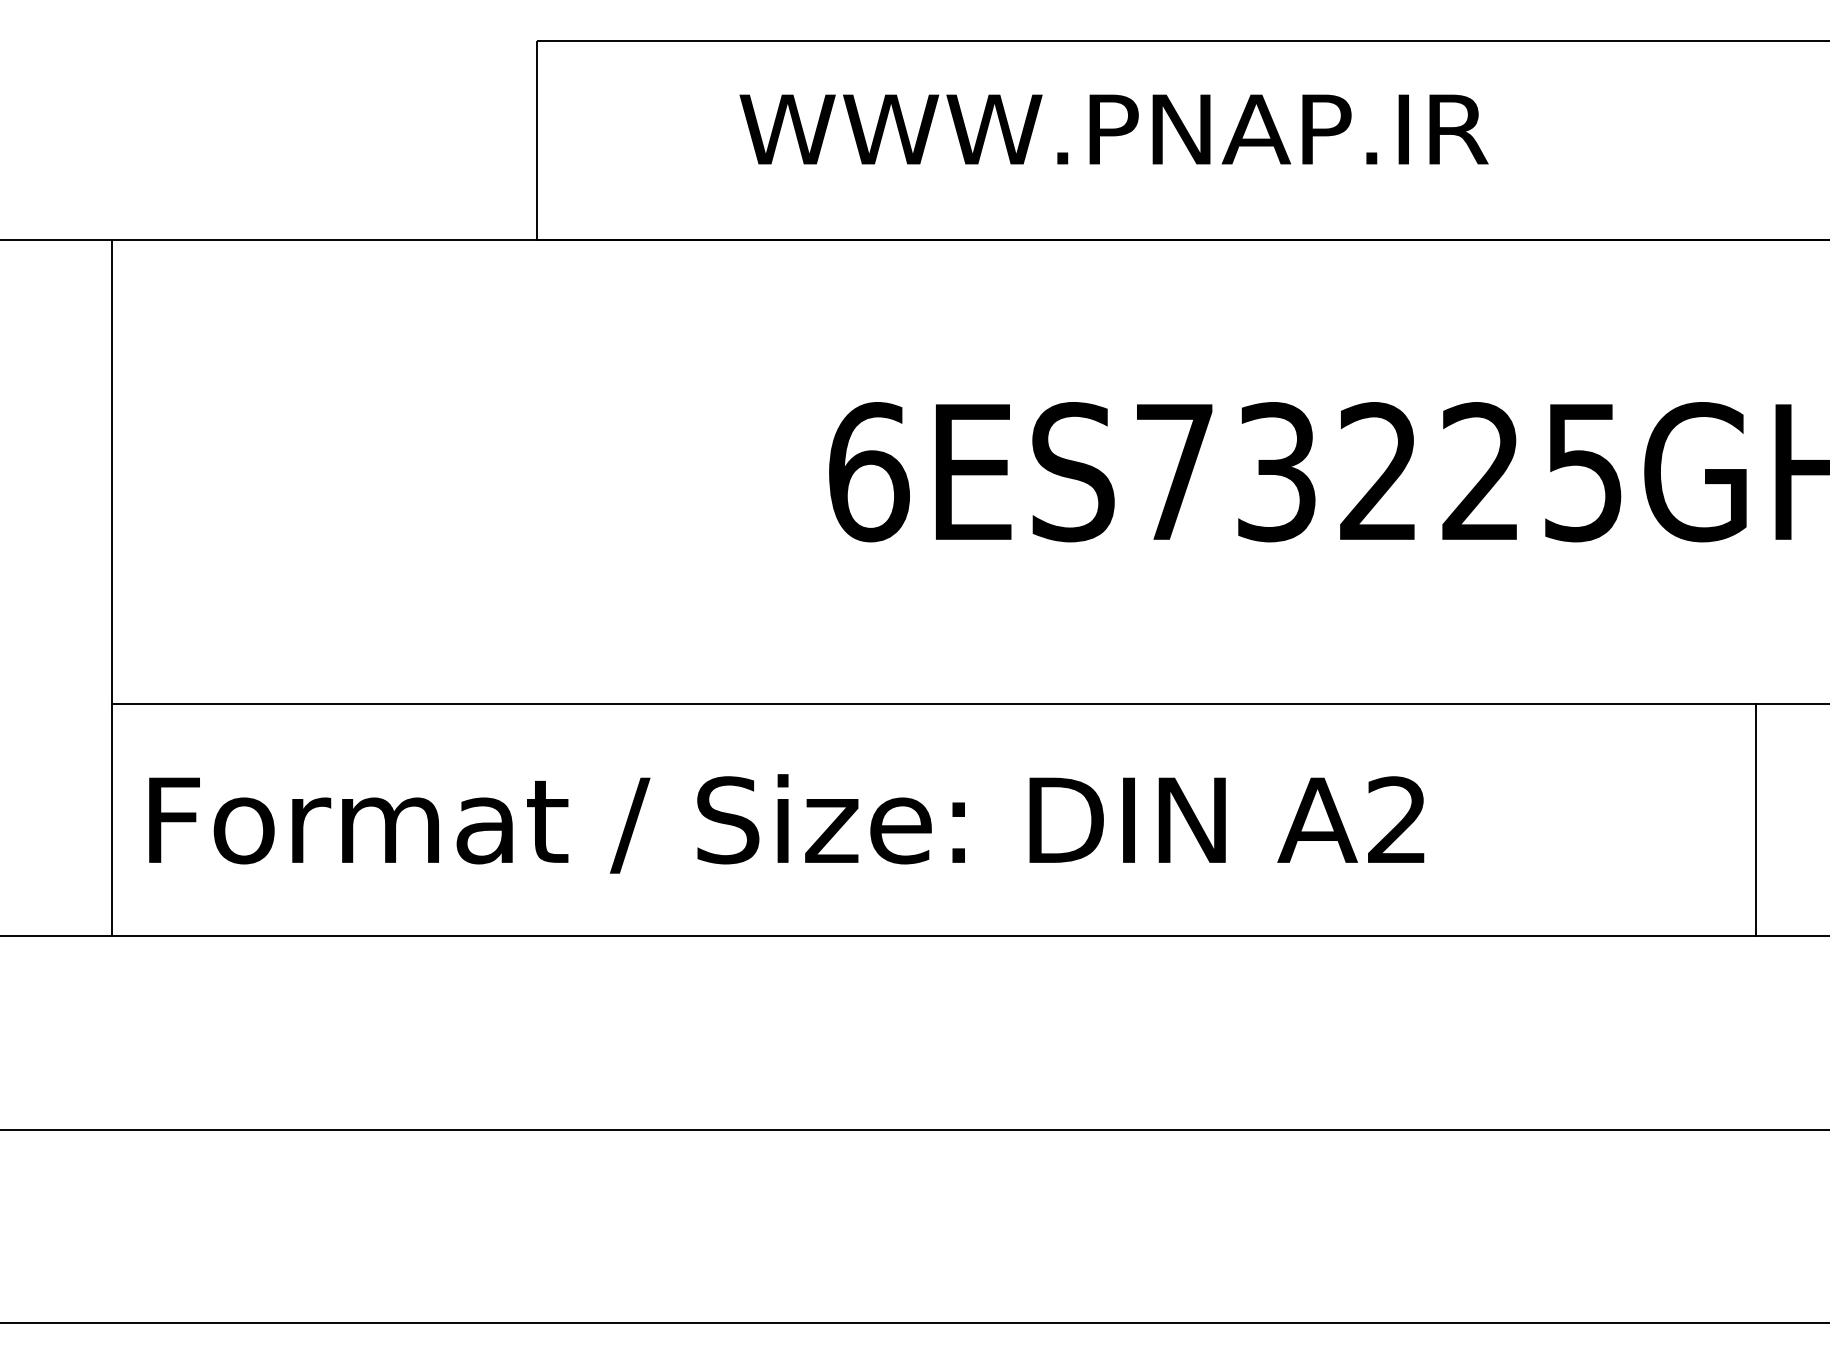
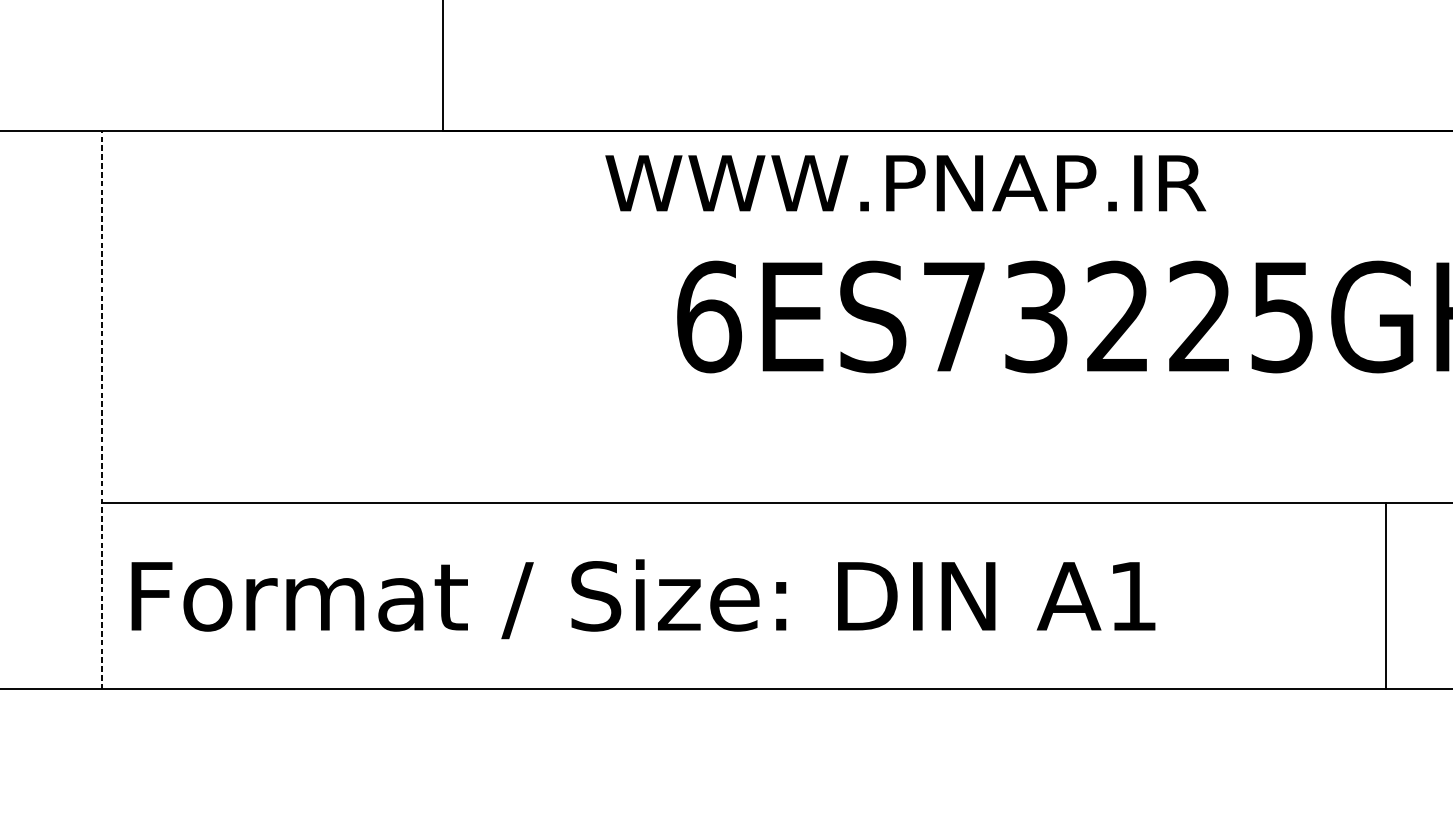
text: (1113, 129) -> (905, 183), moved
line: (111, 587) -> (101, 409), solid -> dashed
text: (1396, 819) -> (1132, 595), A2 -> A1
line: (1756, 820) -> (1386, 596), moved

